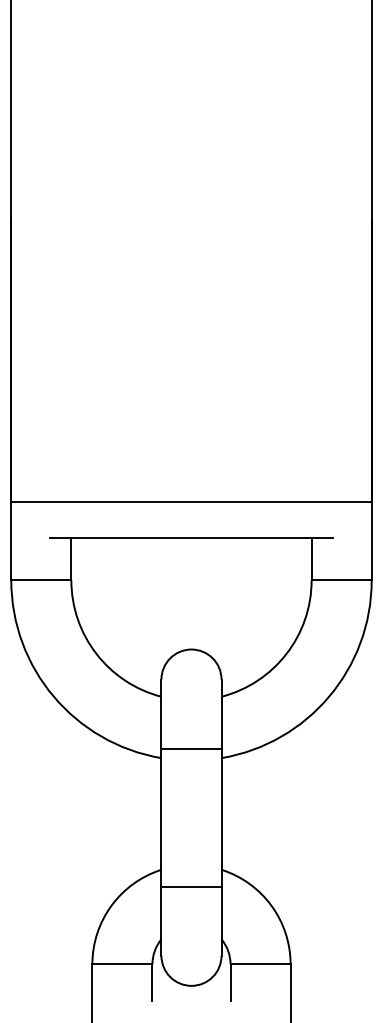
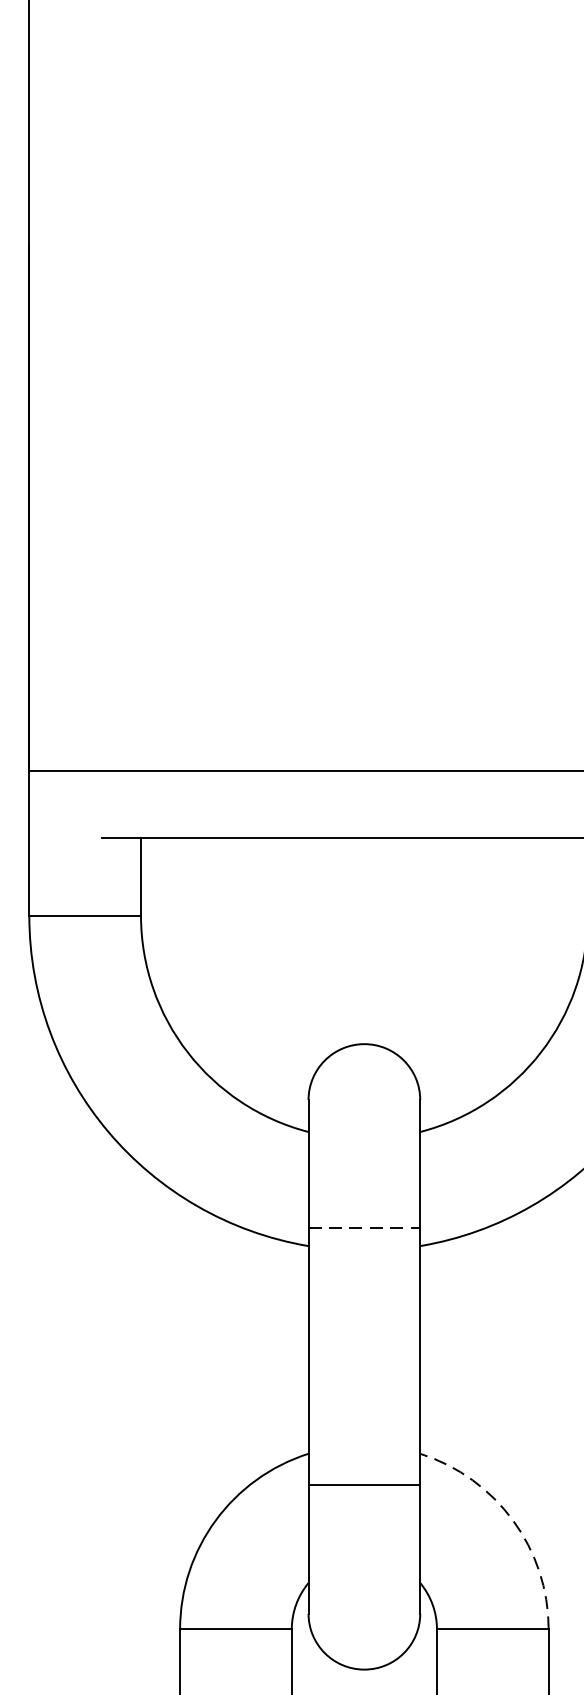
line: (191, 748) -> (364, 1228), solid -> dashed
arc: (271, 905) -> (513, 1520), solid -> dashed

